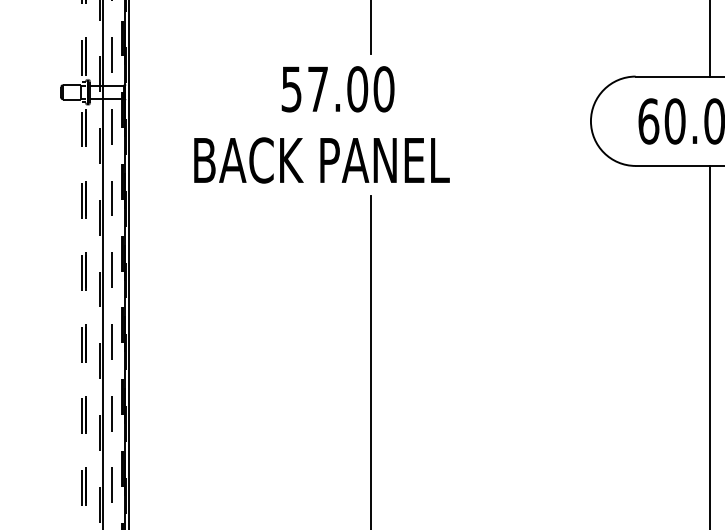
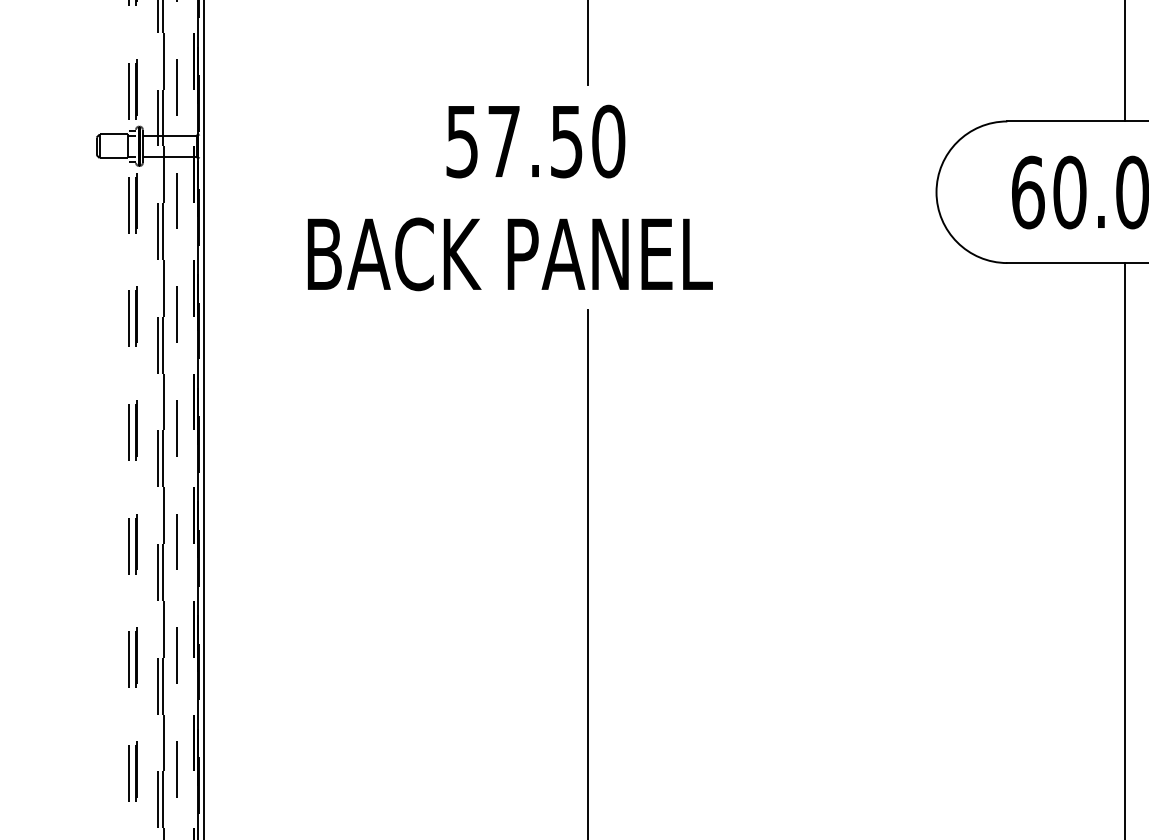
text: (357, 89) -> (566, 141), 57.00 -> 57.50

